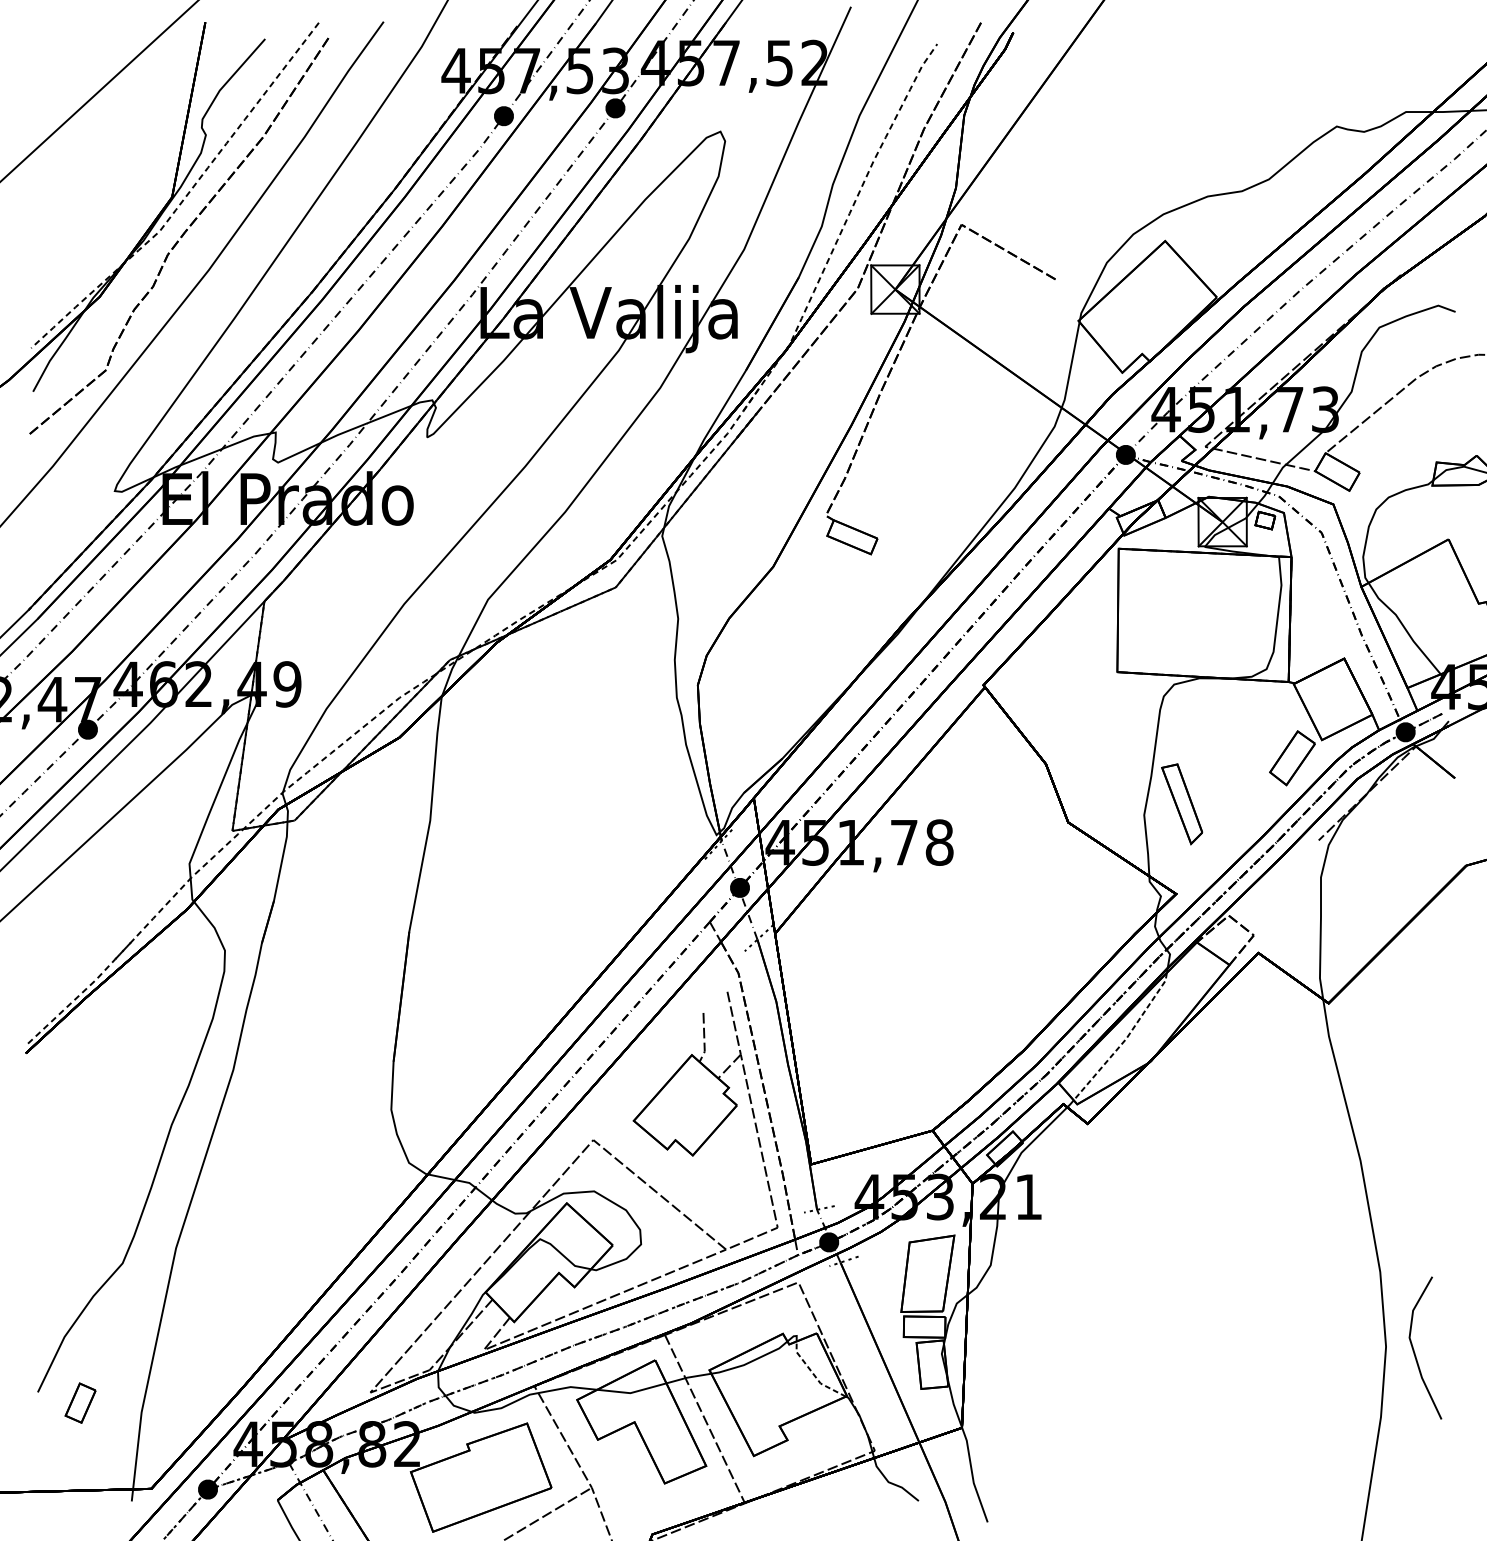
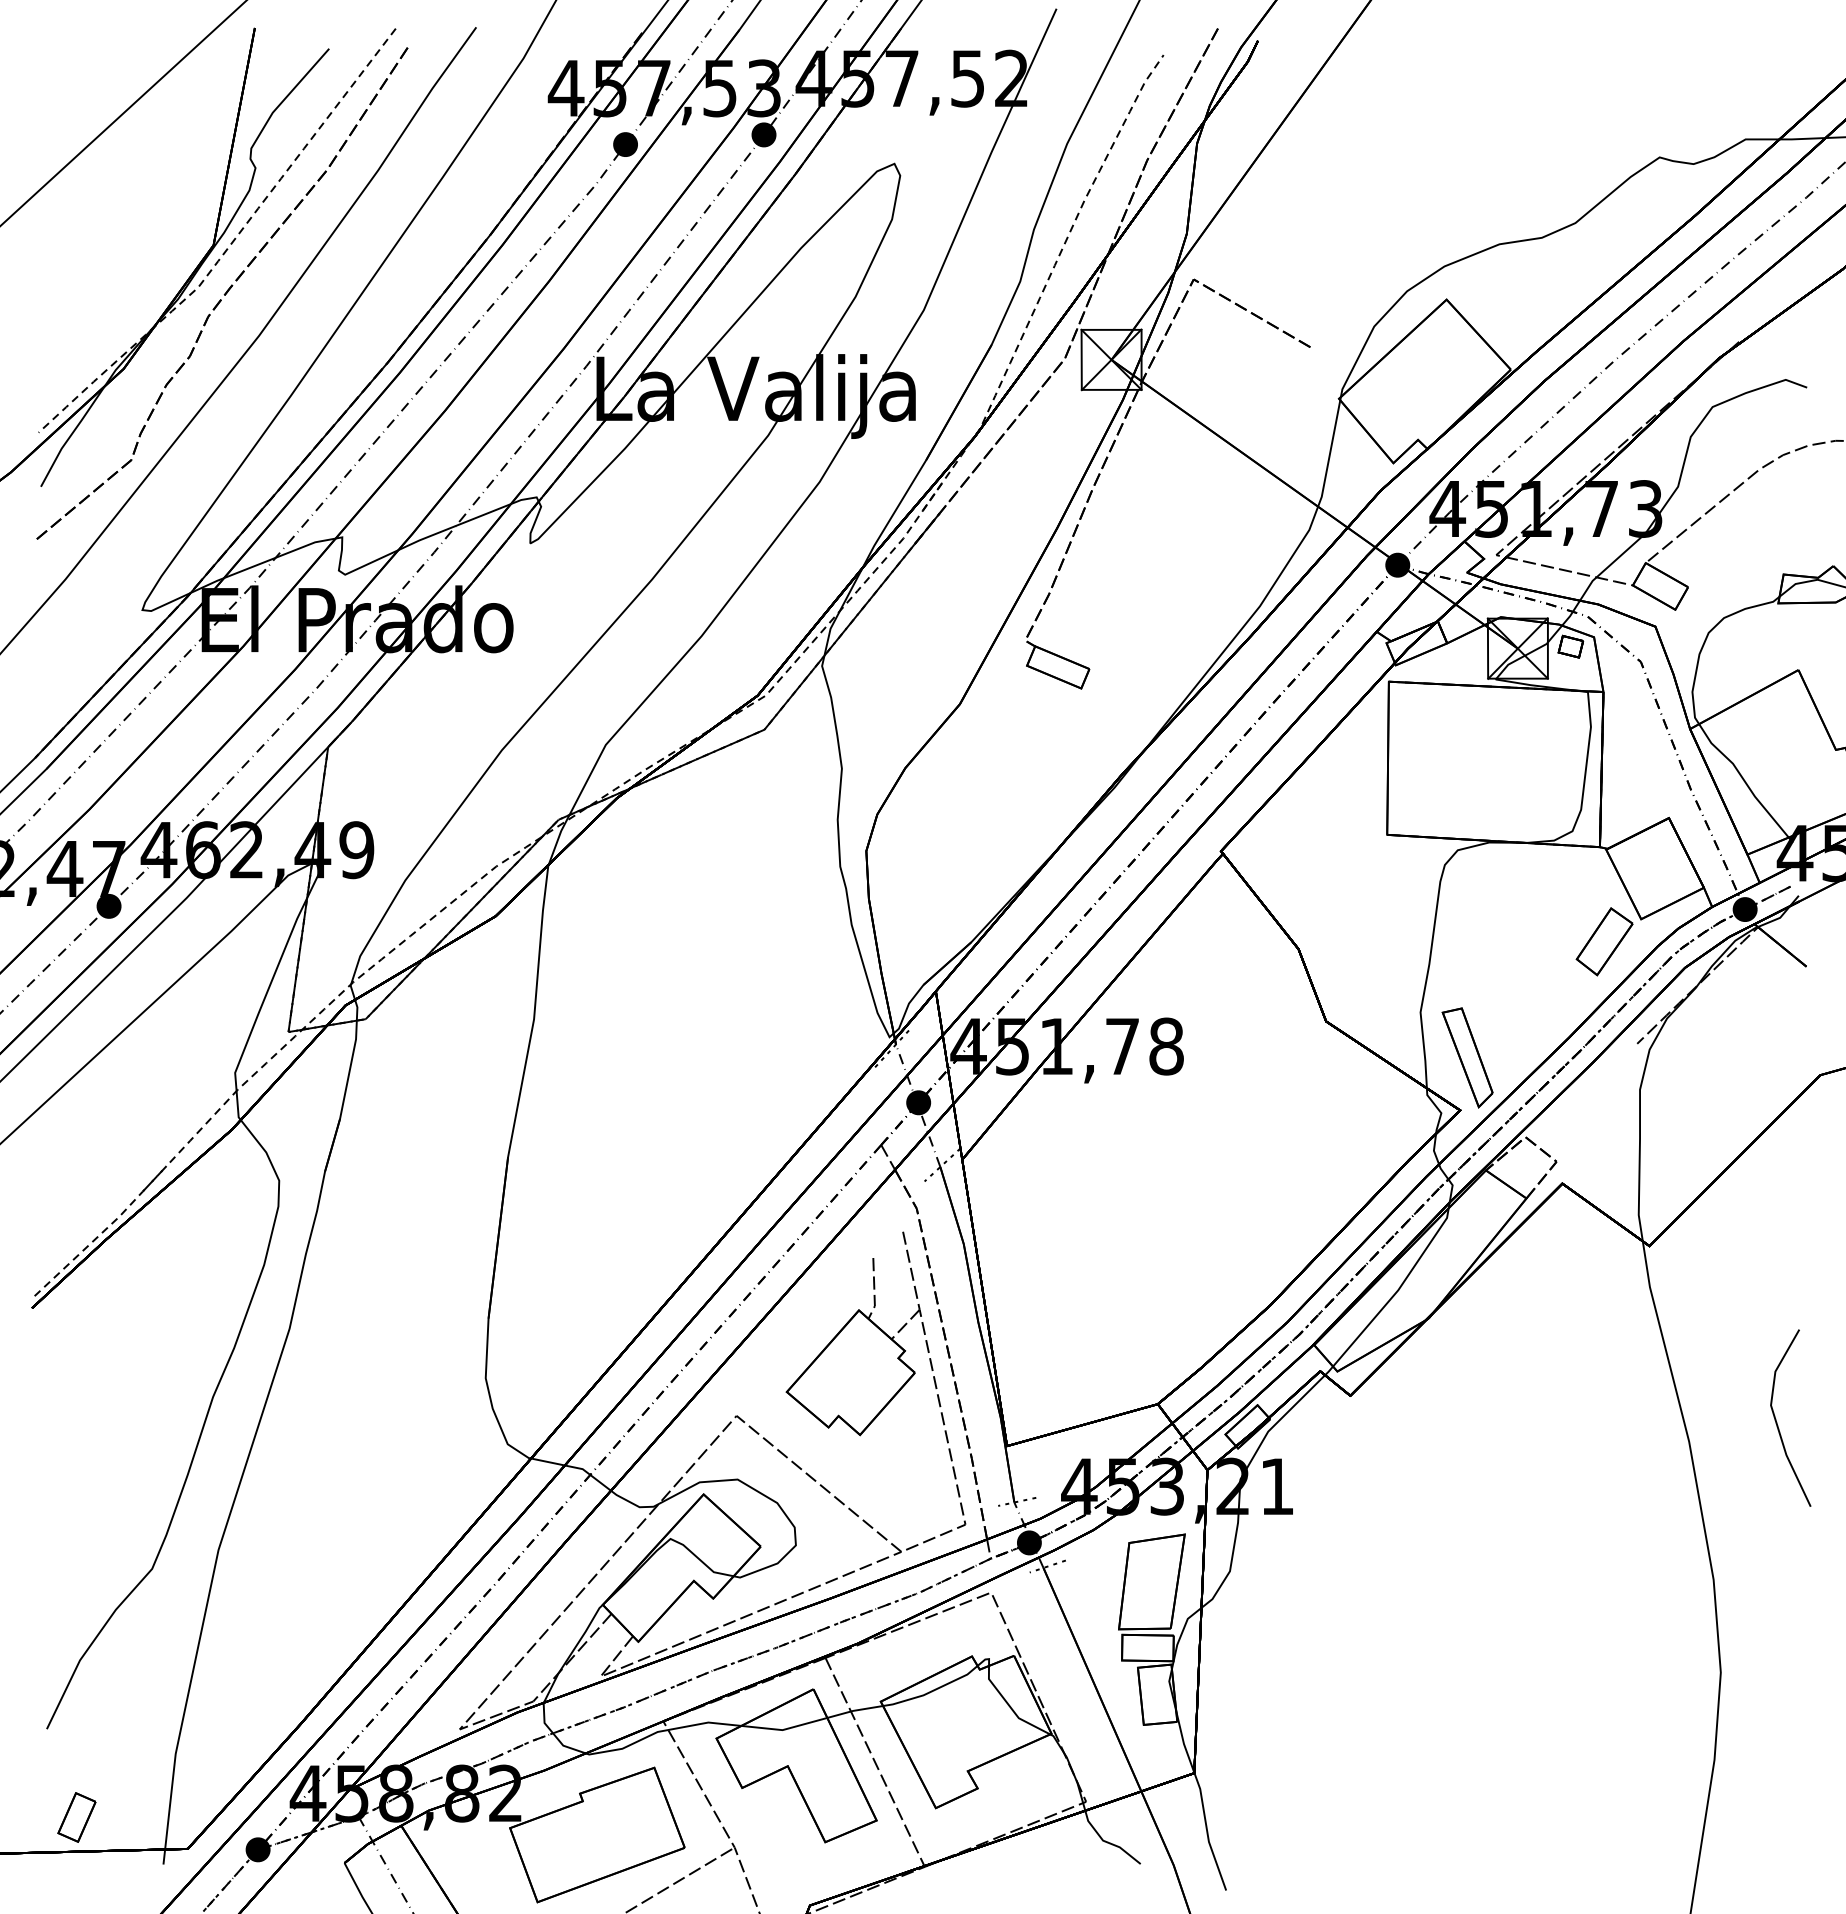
part: (1182, 803) -> (1467, 1057), moved
line: (1125, 1039) -> (1397, 1291), dashed -> solid
line: (1414, 1351) -> (1777, 1422), moved
line: (813, 1374) -> (1010, 1707), dashed -> solid
part: (80, 1403) -> (76, 1817), moved

